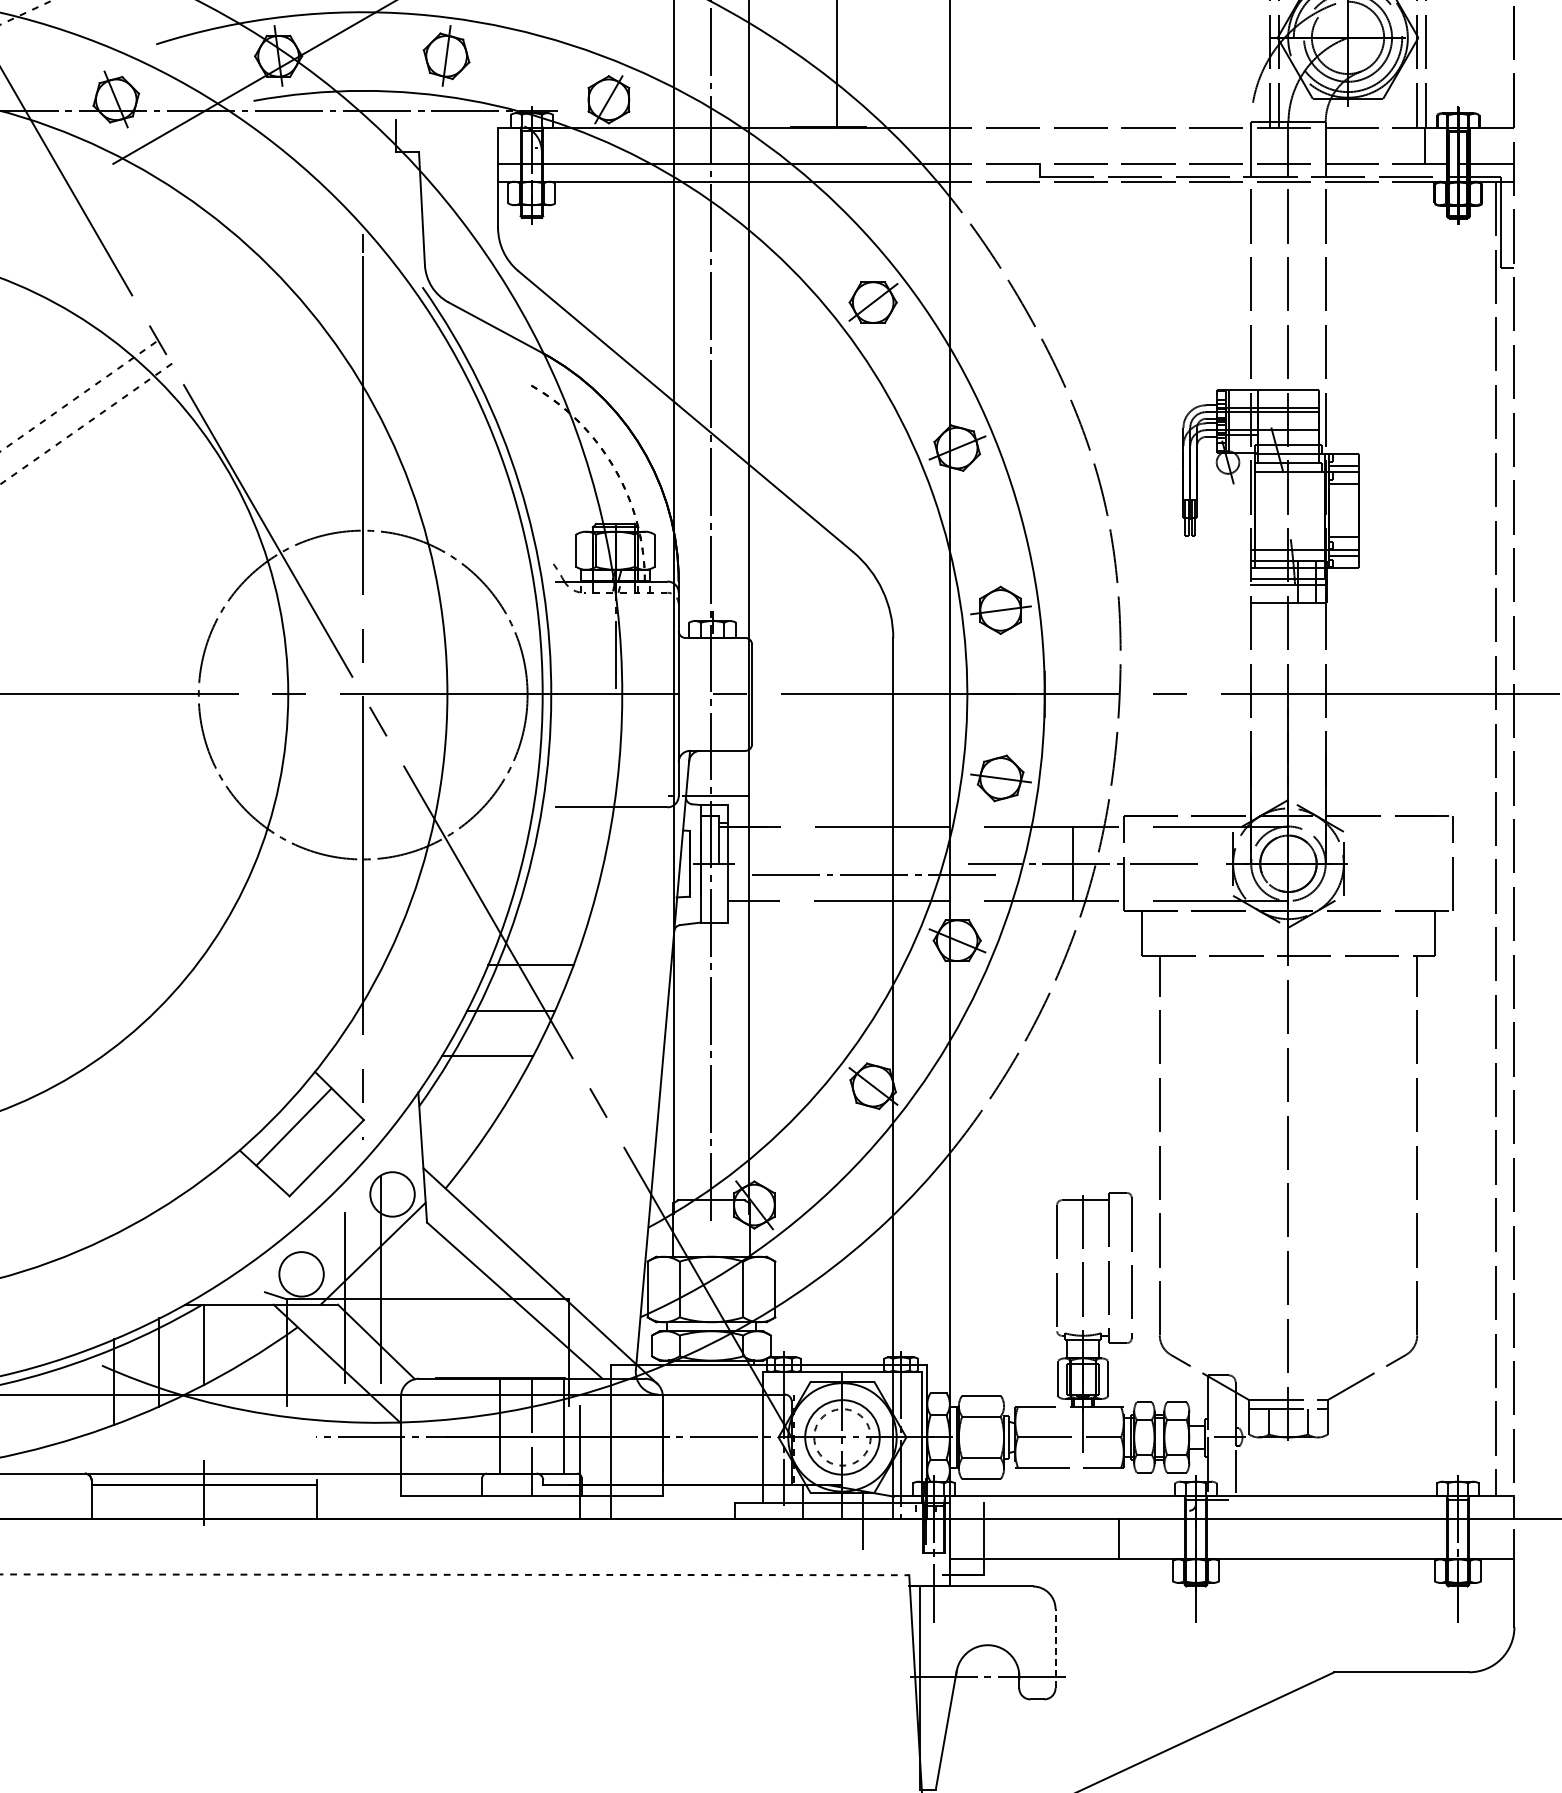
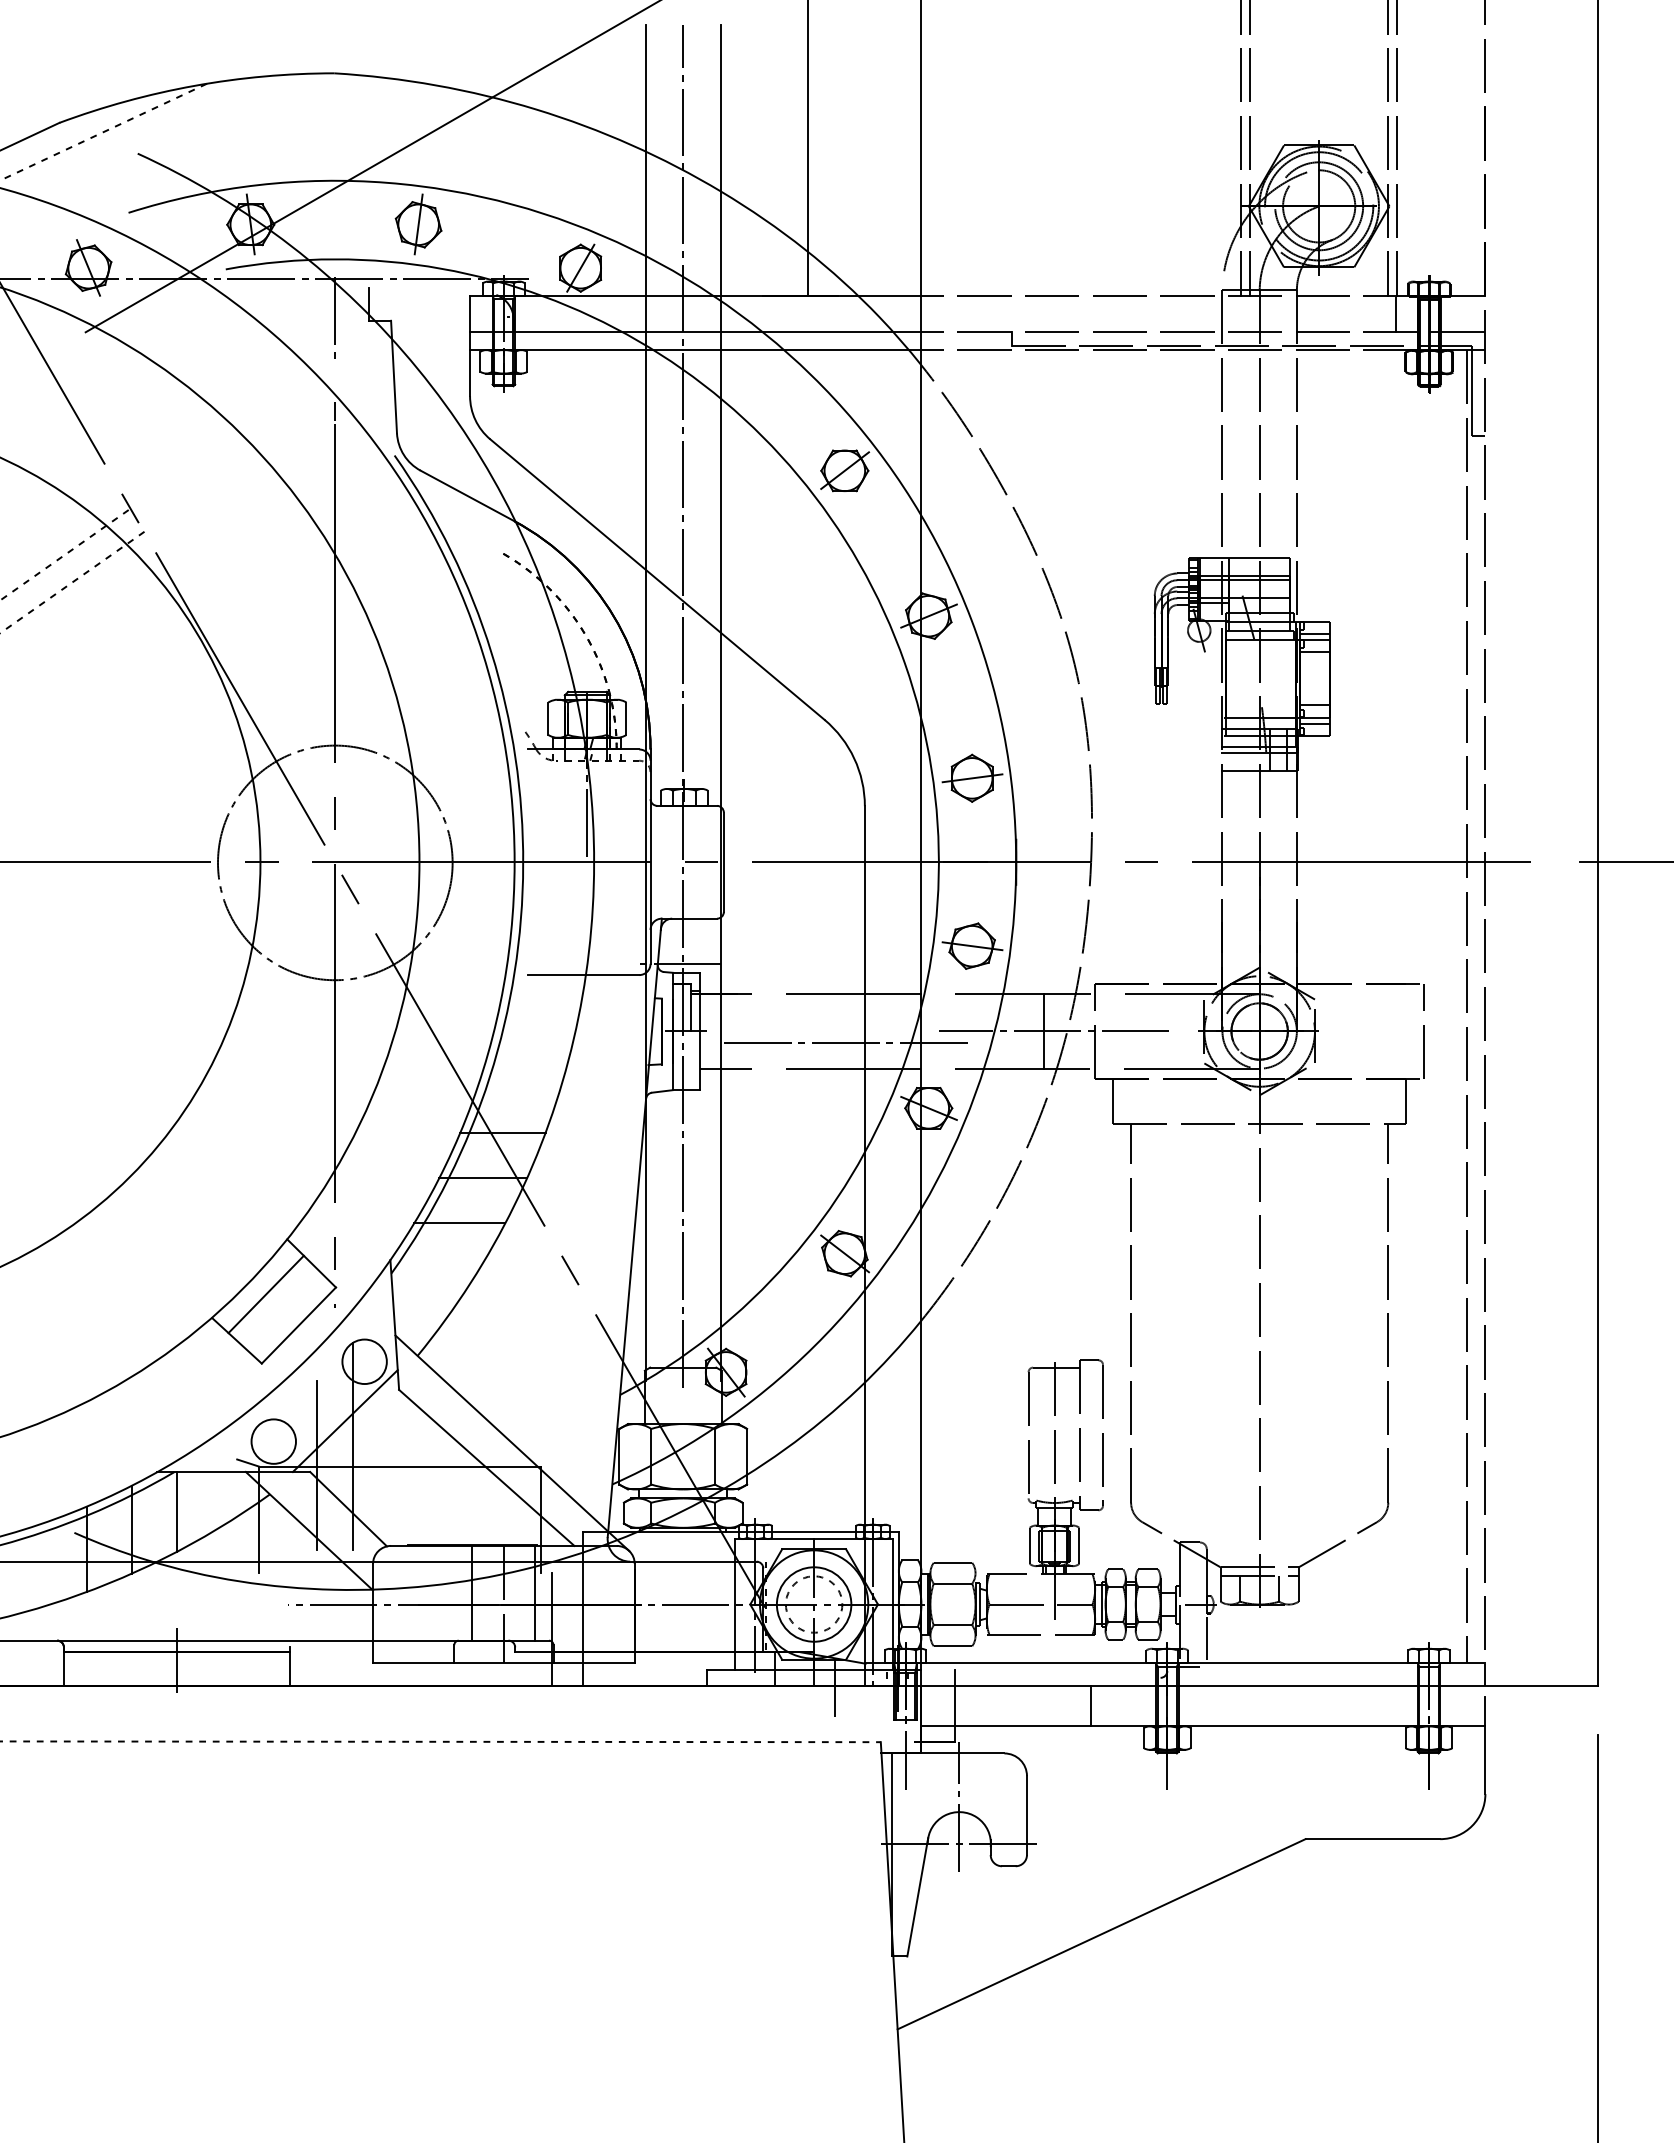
line: (362, 151) -> (334, 319), added
circle: (363, 694) -> (335, 862), size x0.71
line: (987, 1639) -> (959, 1806), added
line: (1055, 1647) -> (1026, 1814), dashed -> solid

